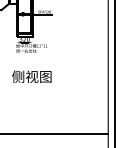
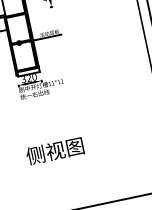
text: (31, 76) -> (54, 150), moved

